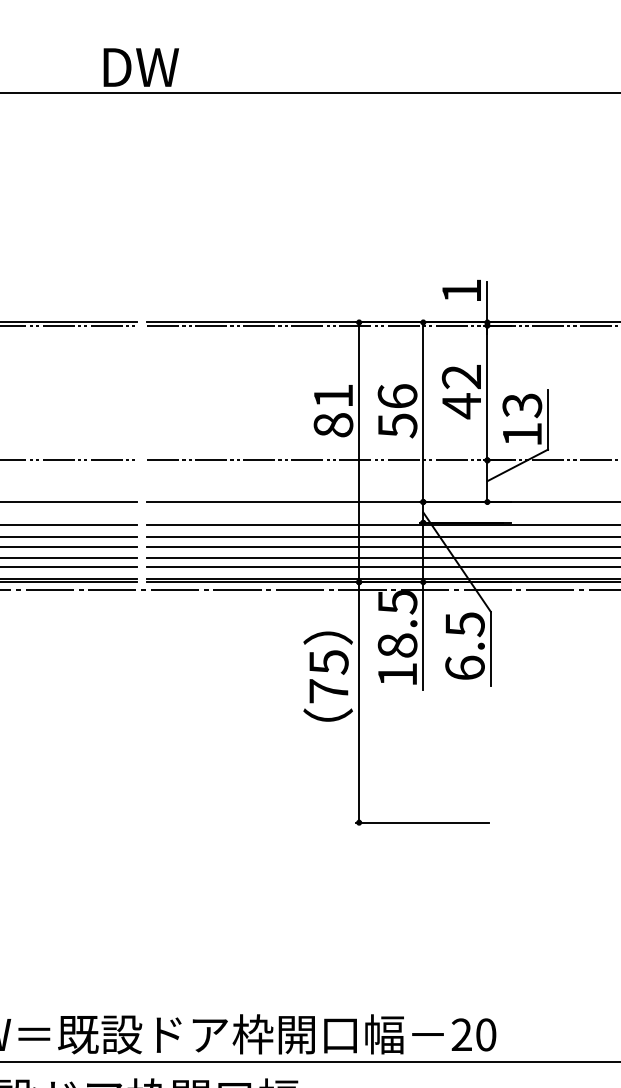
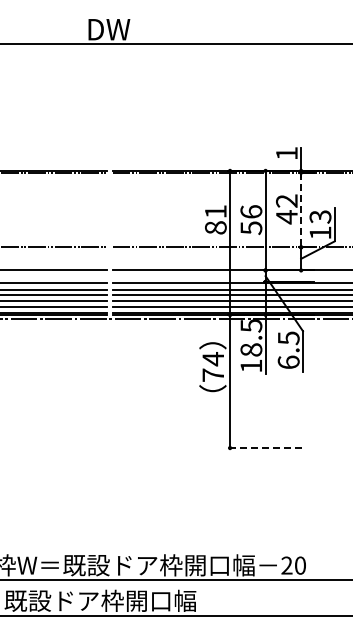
line: (488, 393) -> (301, 210), solid -> dashed
text: (329, 662) -> (213, 359), 75 -> 74
line: (423, 823) -> (265, 448), solid -> dashed

